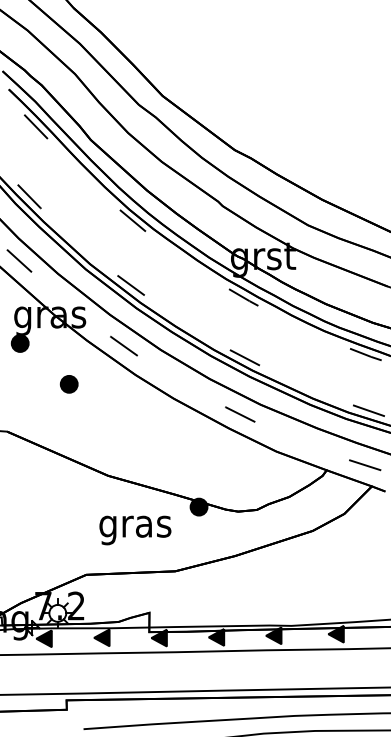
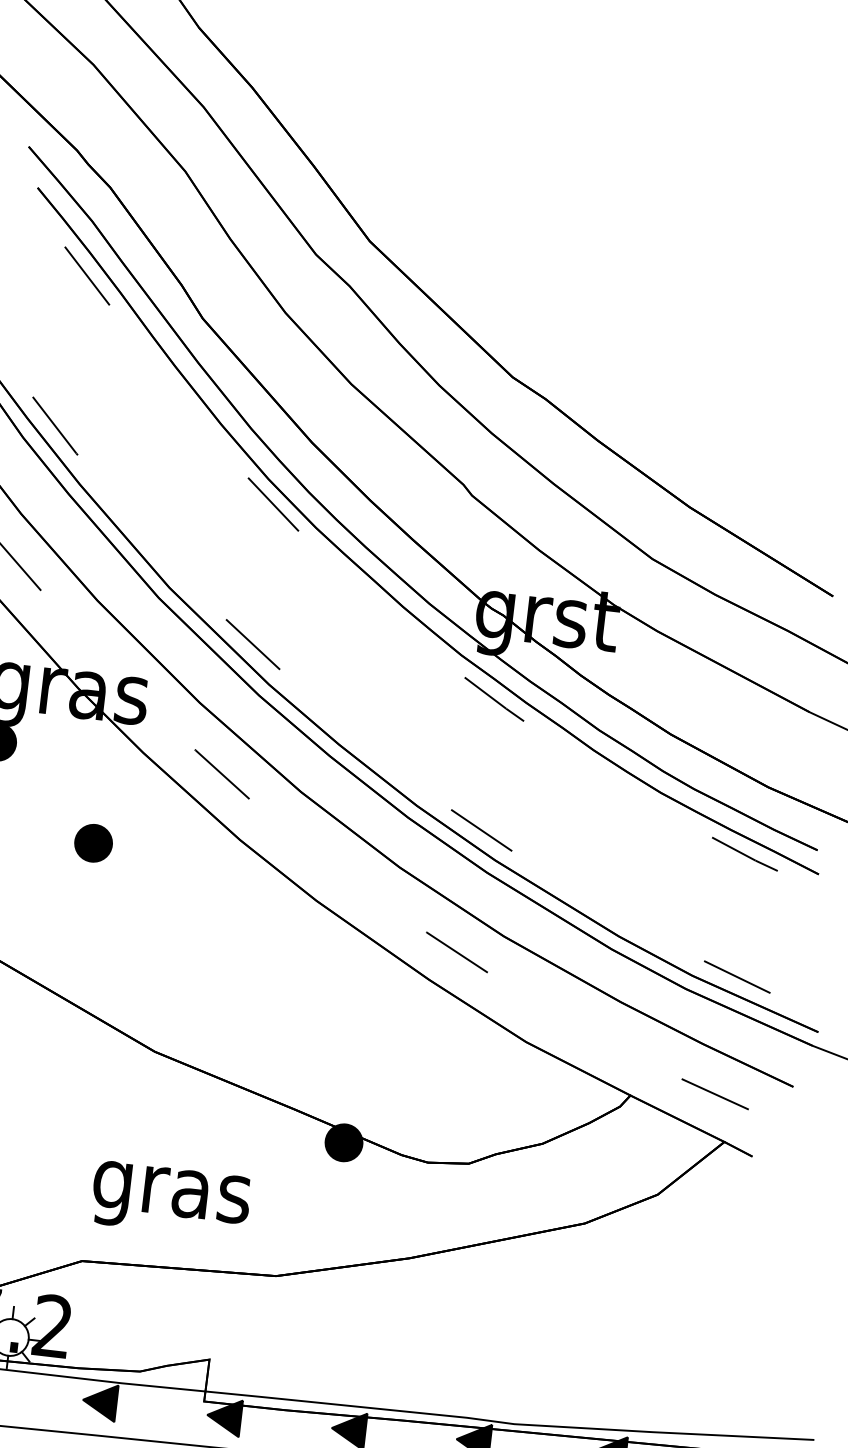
text: (135, 530) -> (171, 1200), moved

